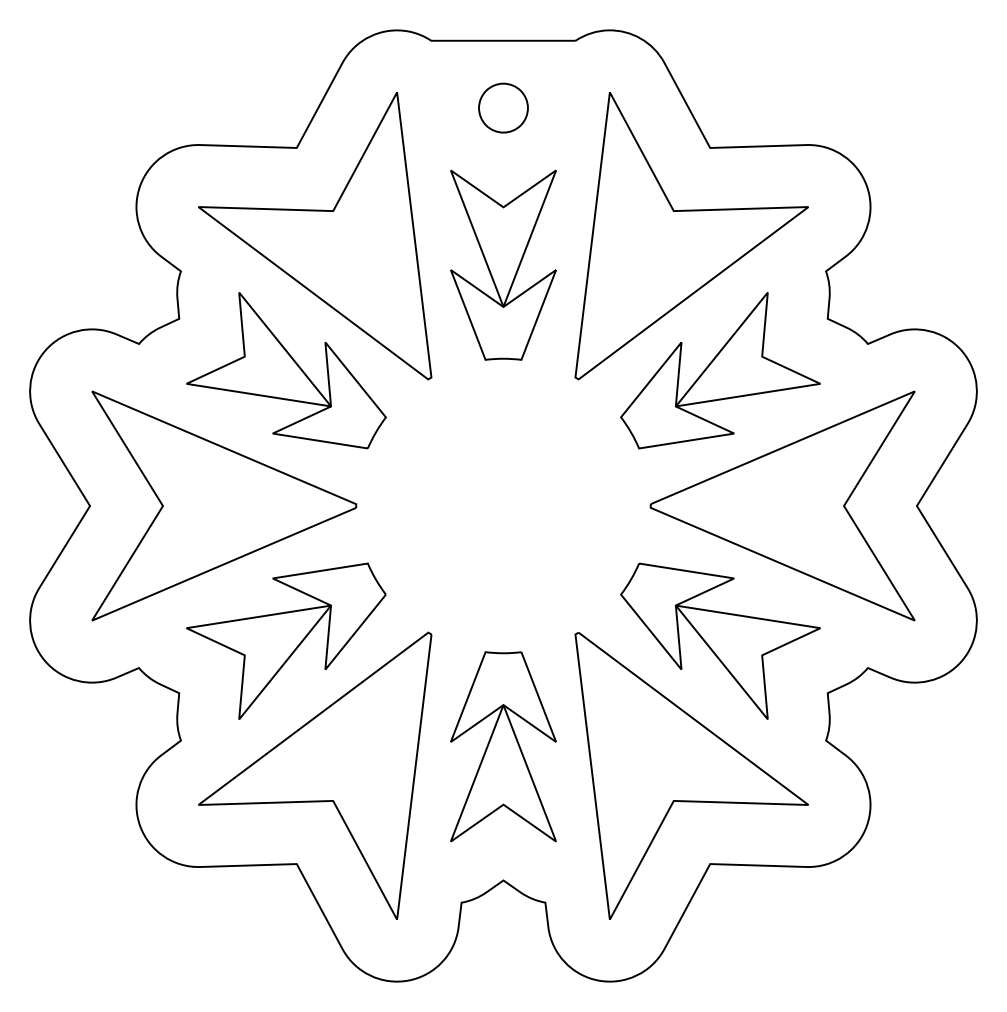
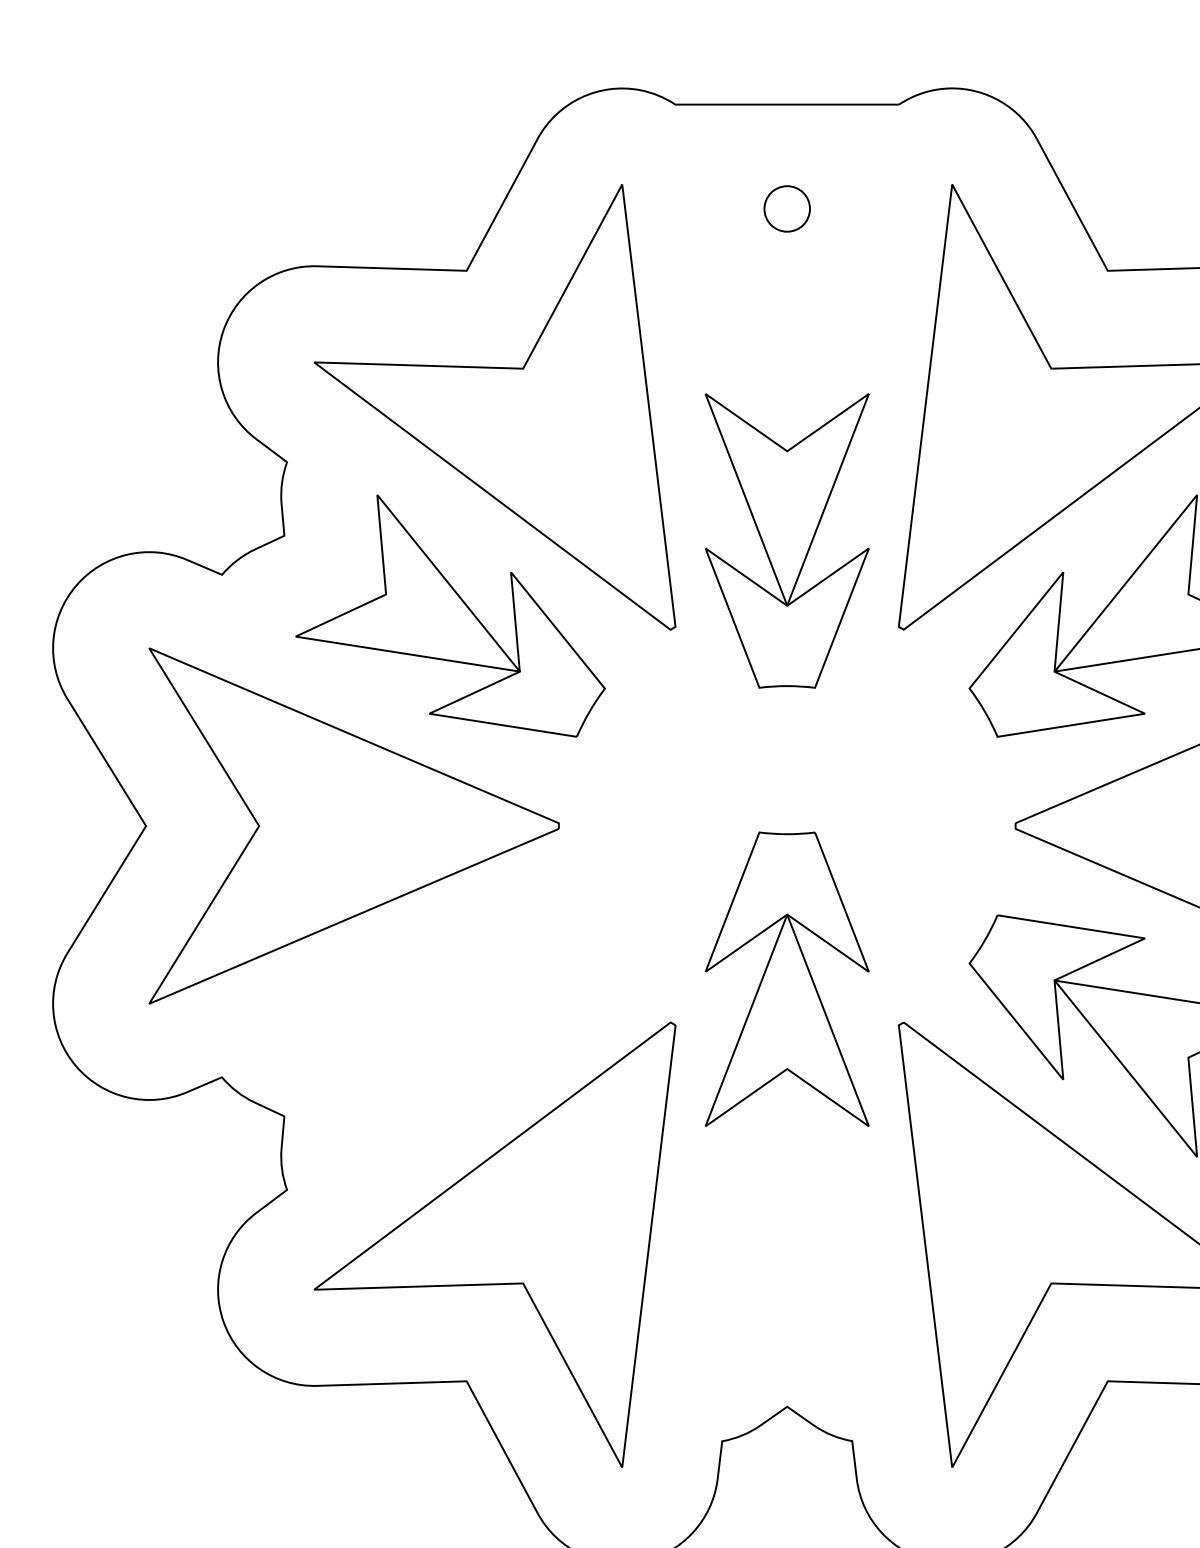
part: (503, 107) -> (787, 208), size x0.6
part: (503, 264) -> (787, 539), moved
part: (286, 640) -> (450, 1034), removed
part: (503, 746) -> (787, 978), moved

